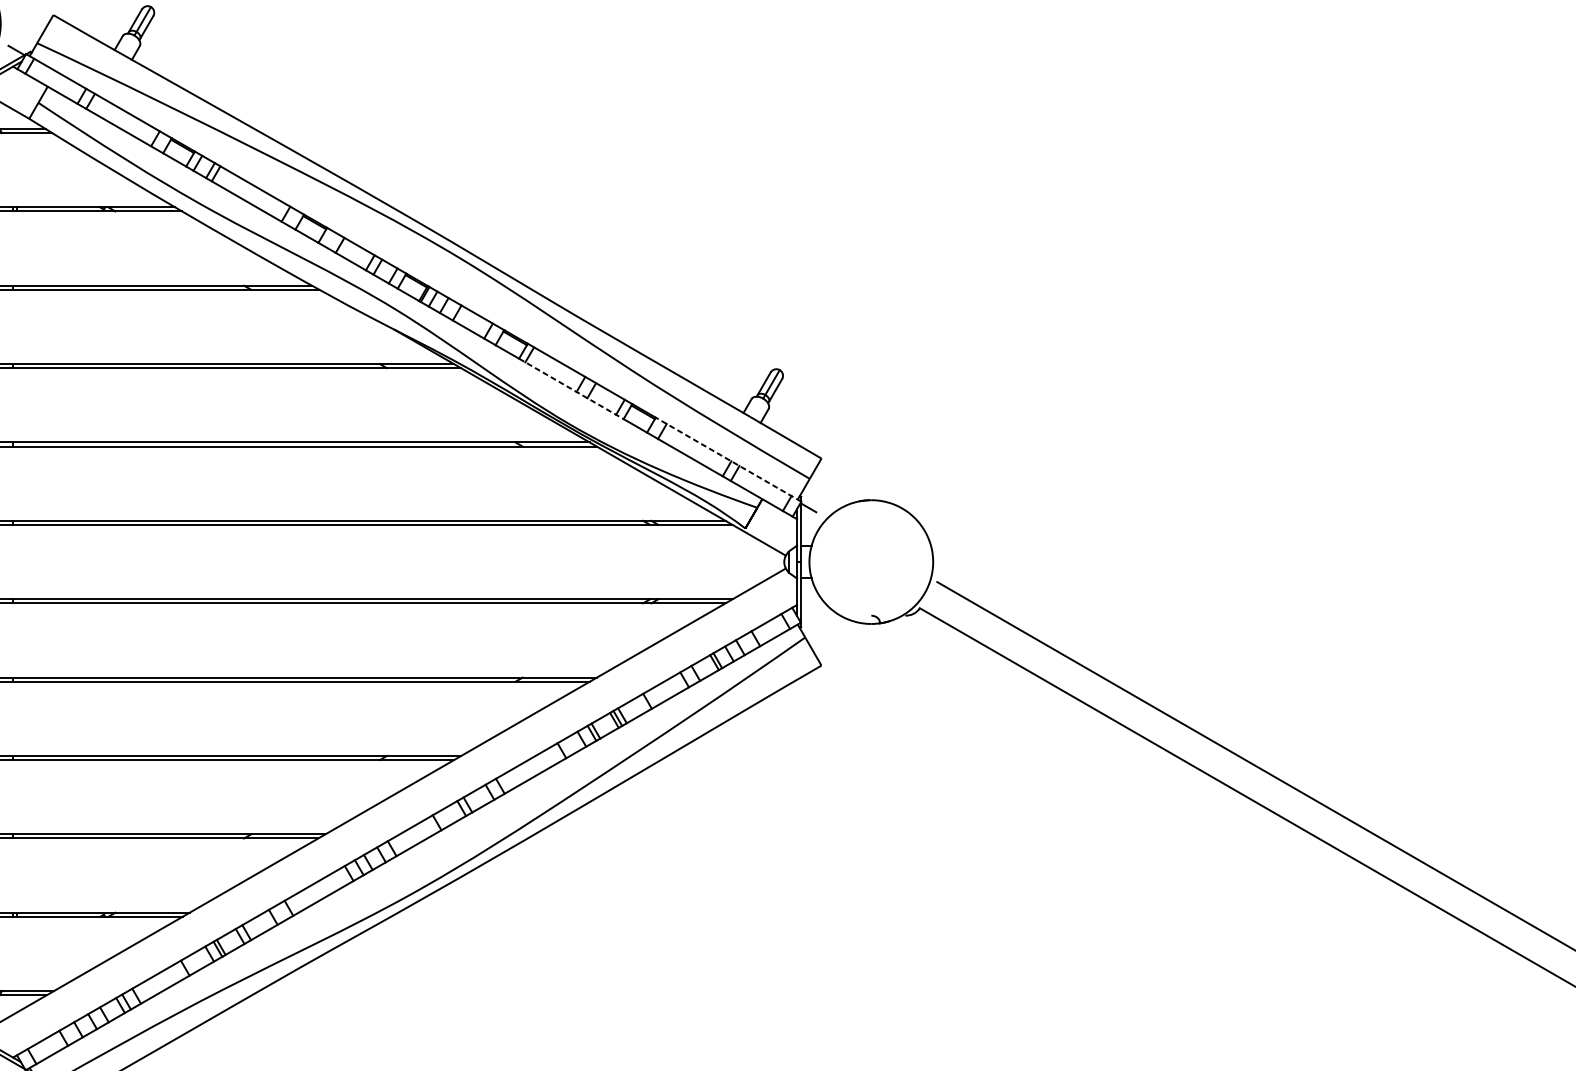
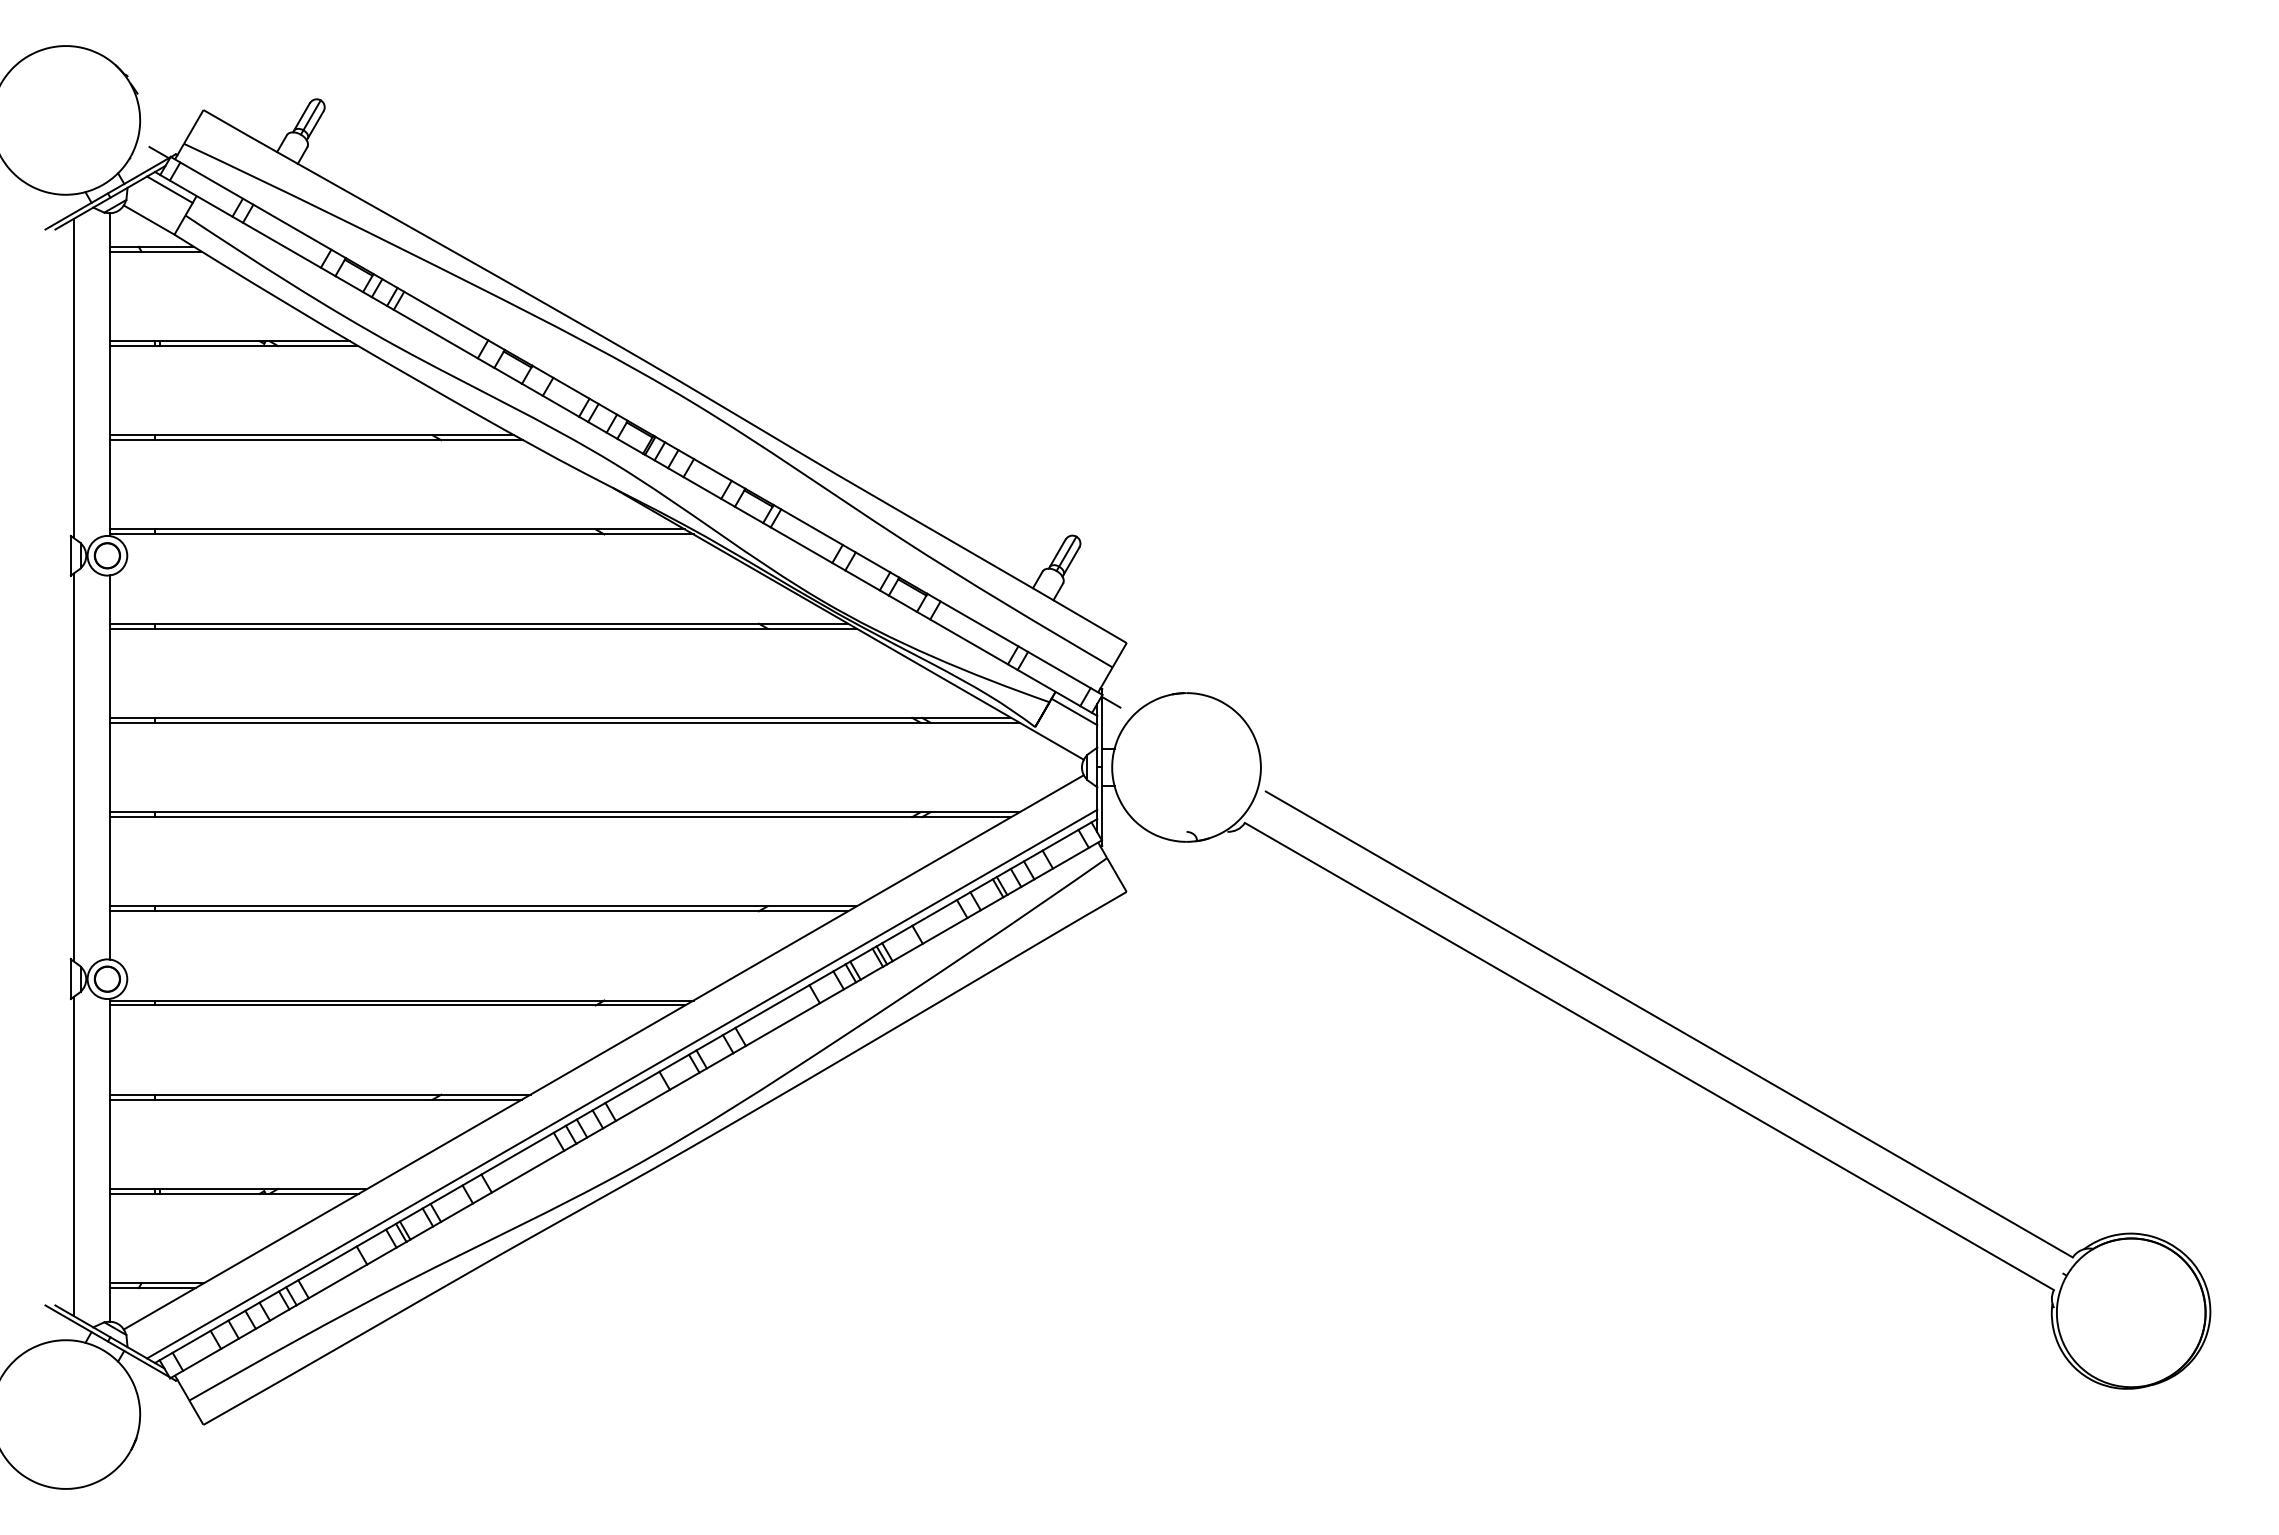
line: (25, 81) -> (169, 189), added
line: (571, 389) -> (826, 559), dashed -> solid
line: (728, 459) -> (1014, 644), dashed -> solid
line: (778, 515) -> (1074, 711), added
line: (402, 825) -> (622, 1083), added

